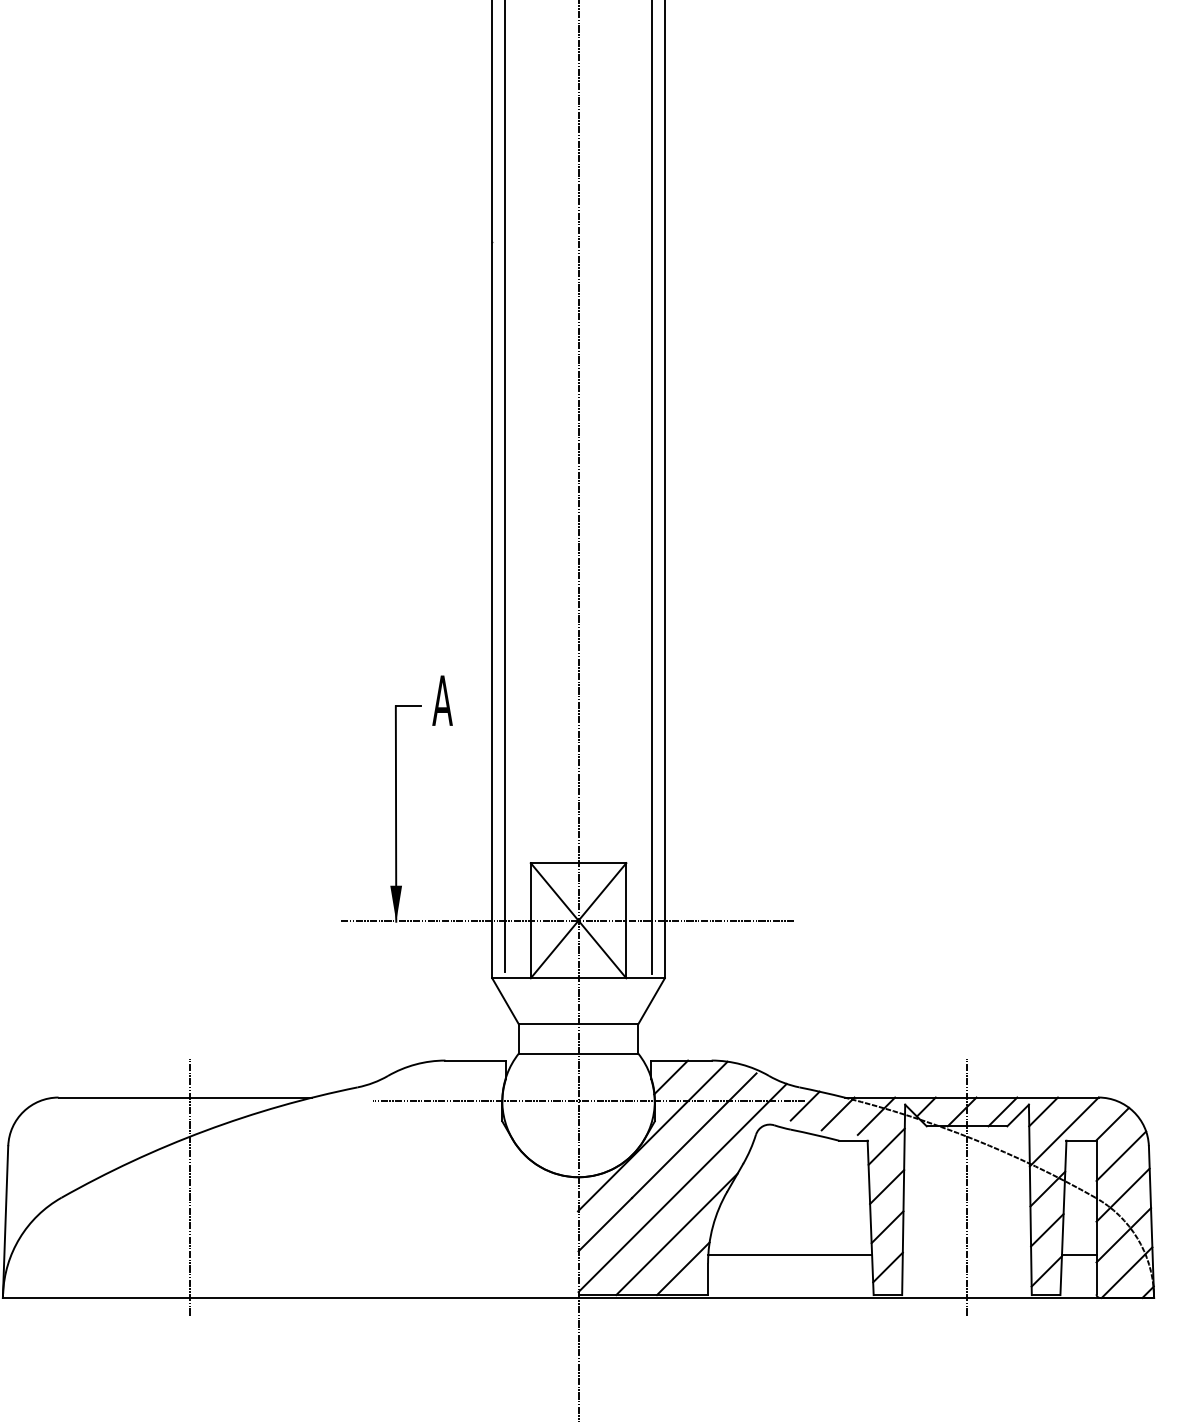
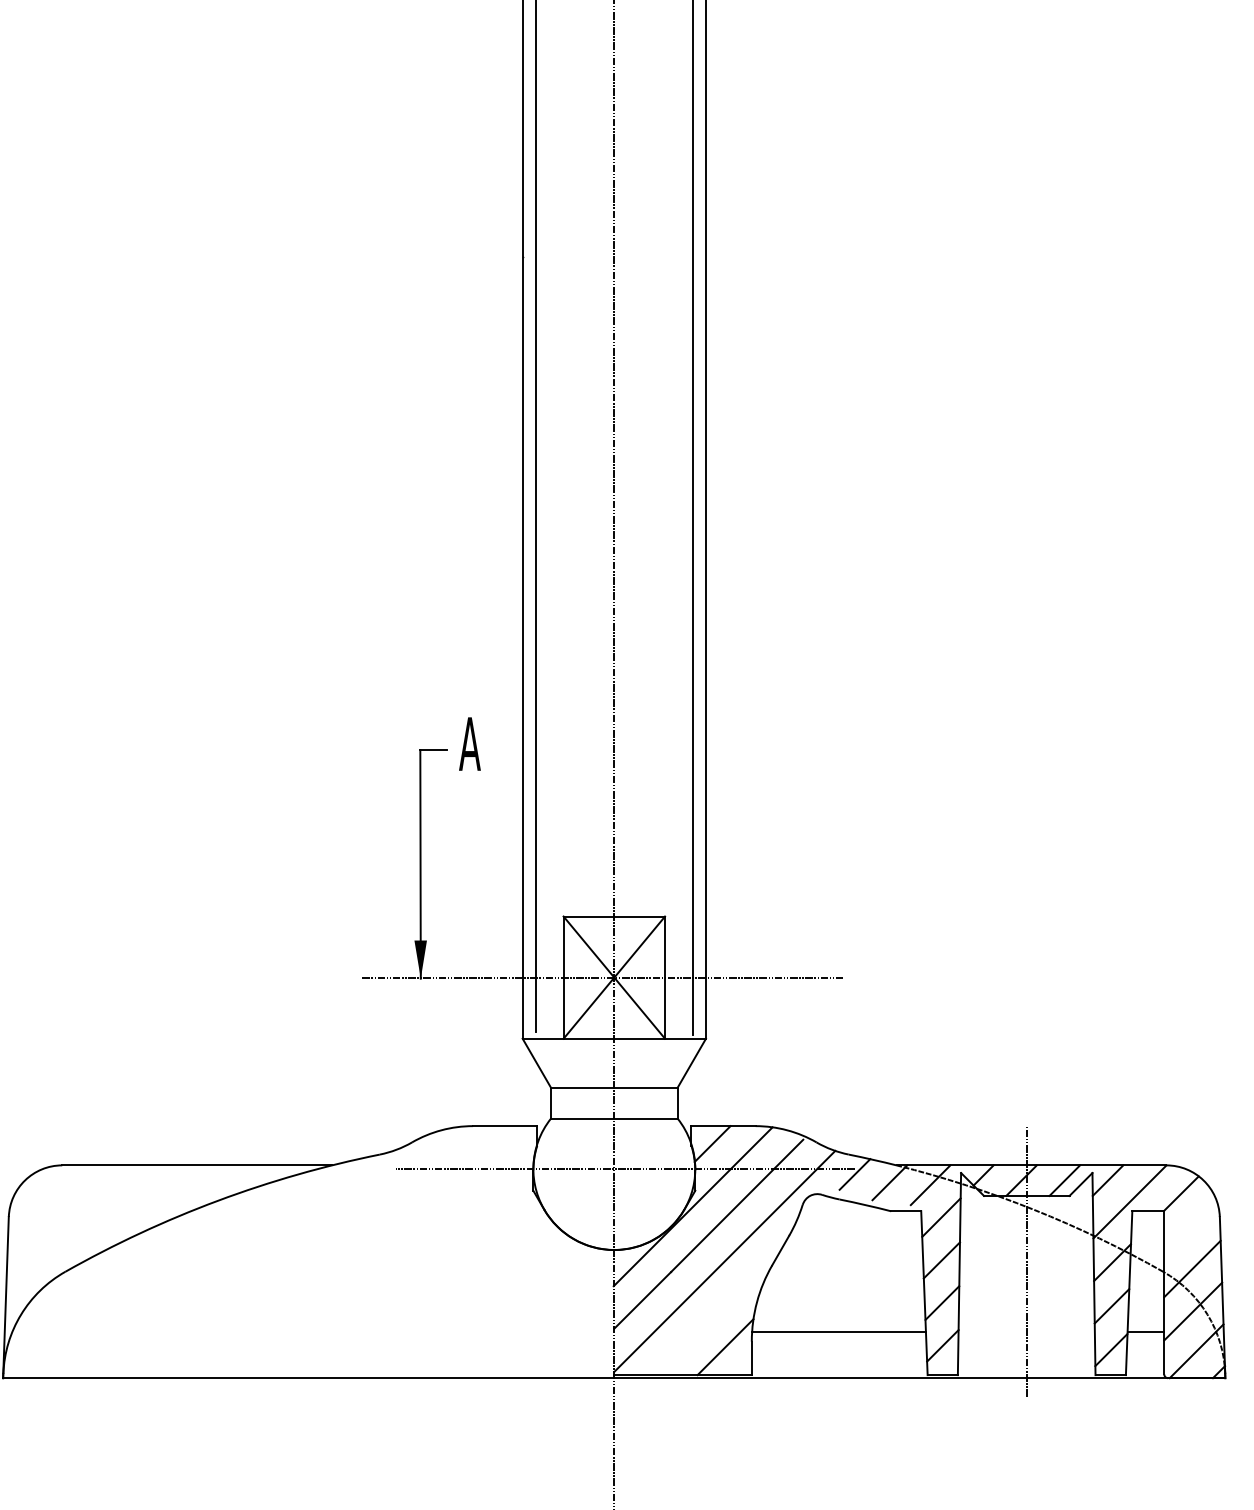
line: (1121, 1156) -> (1190, 1227), removed
line: (189, 1187) -> (201, 1260), removed
line: (676, 1234) -> (718, 1310), removed

